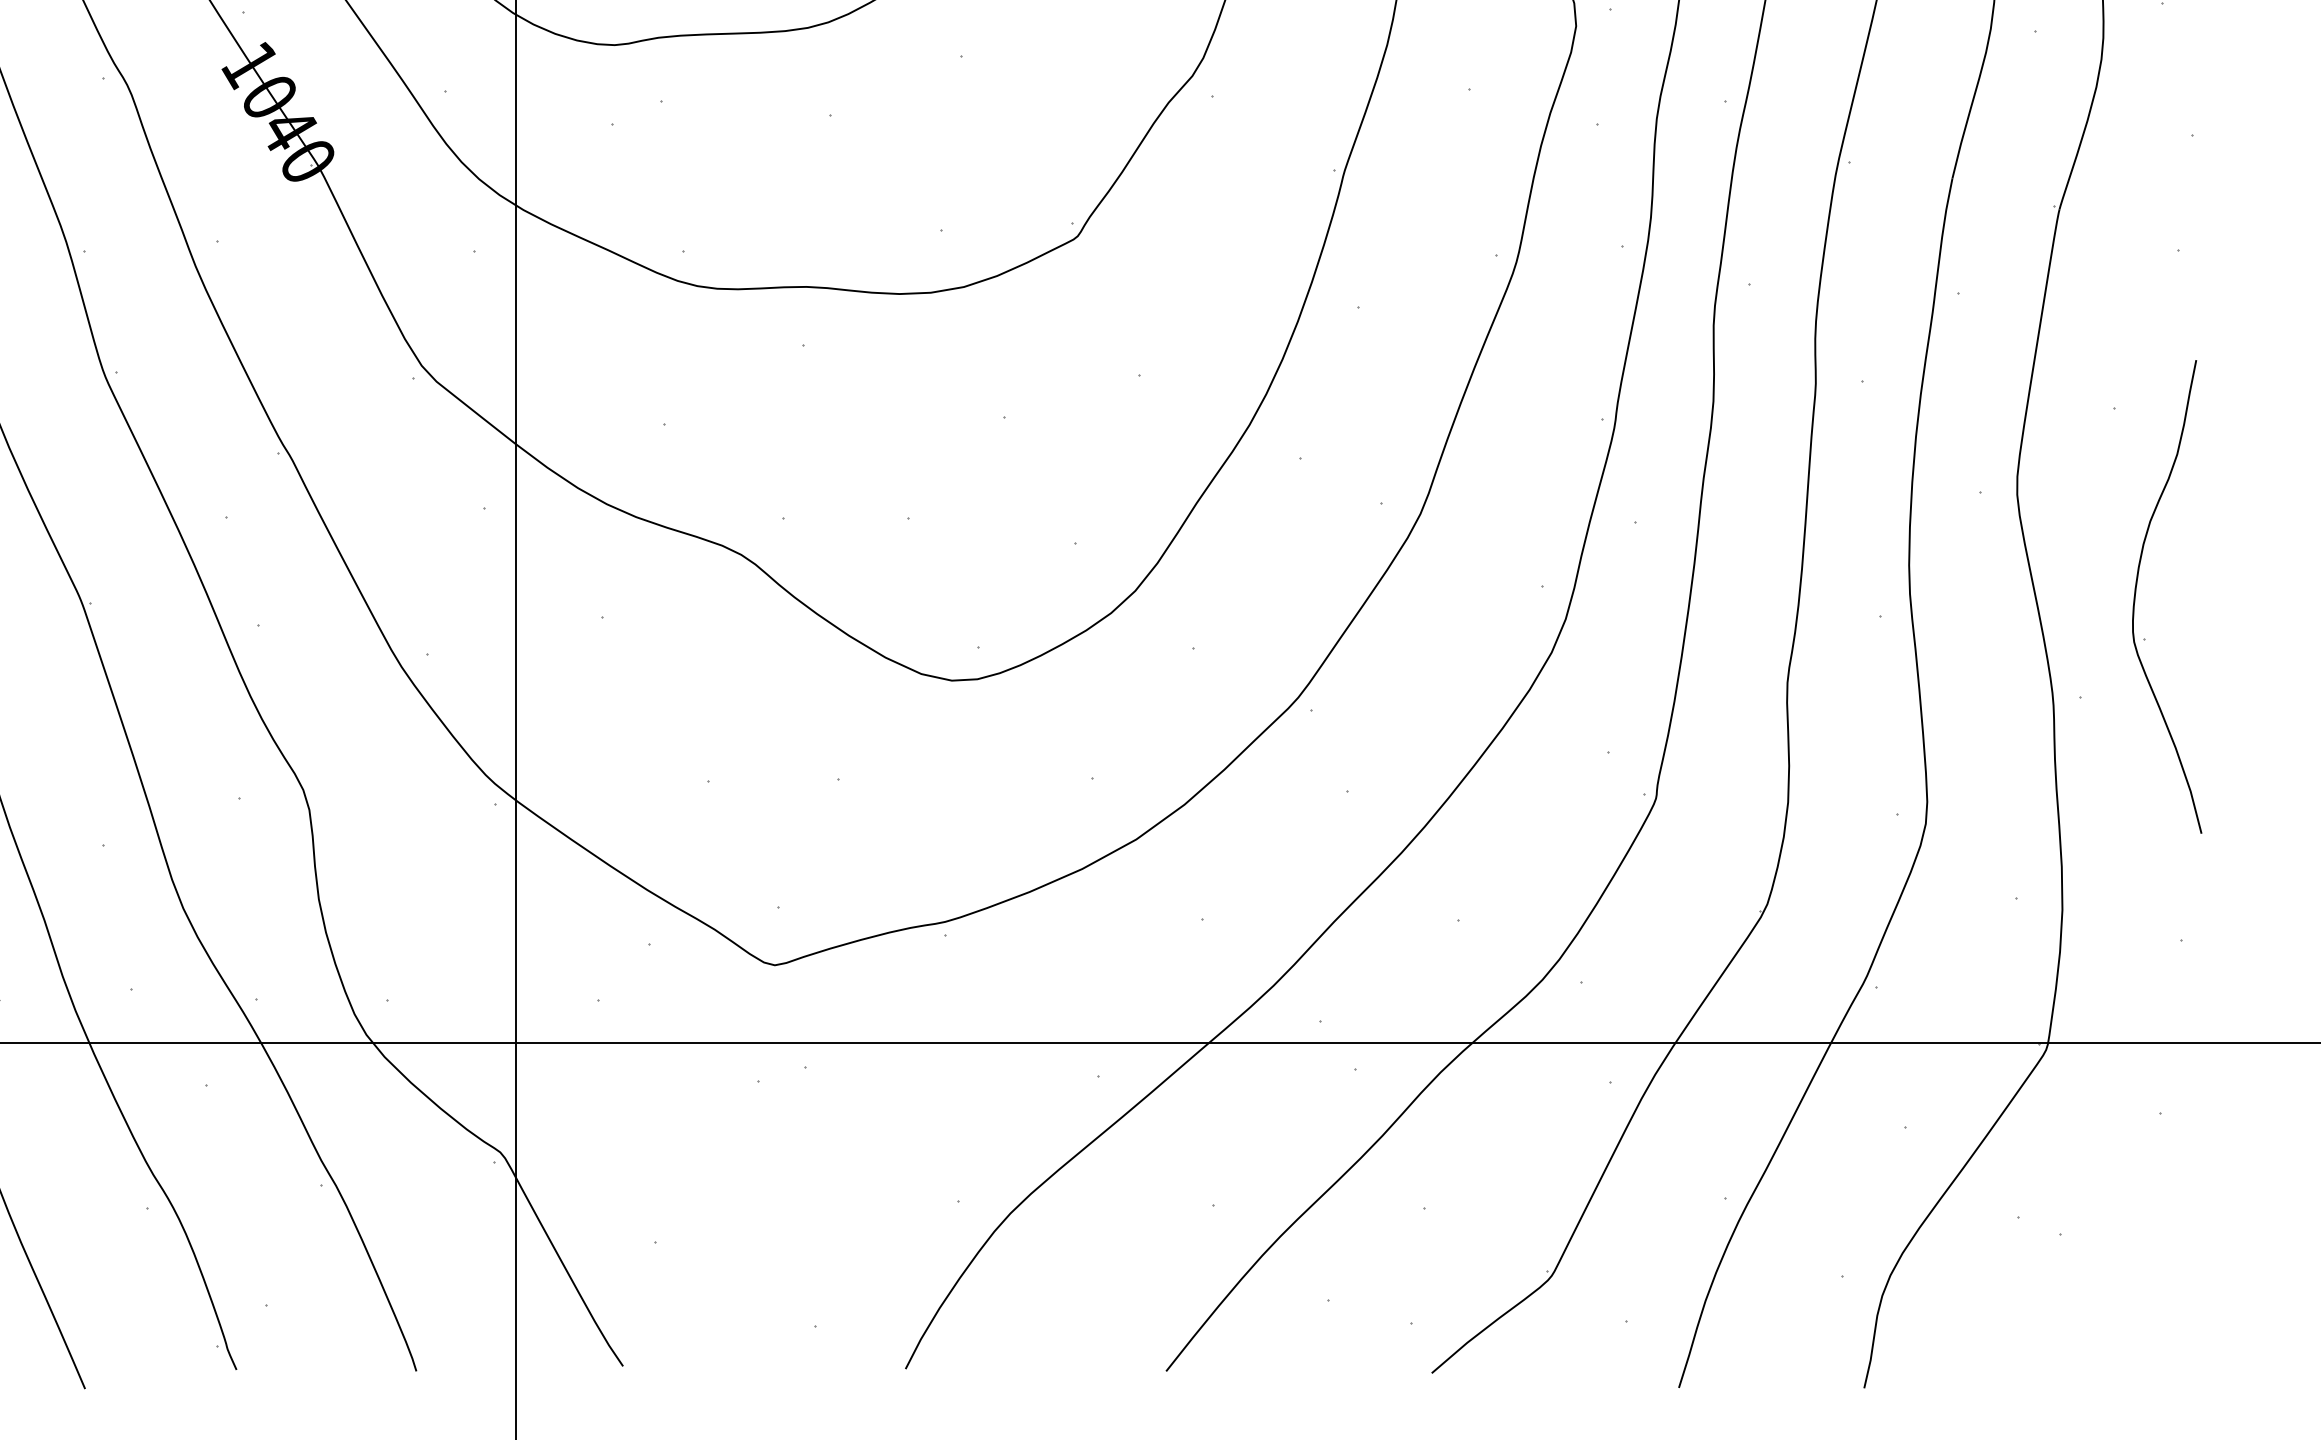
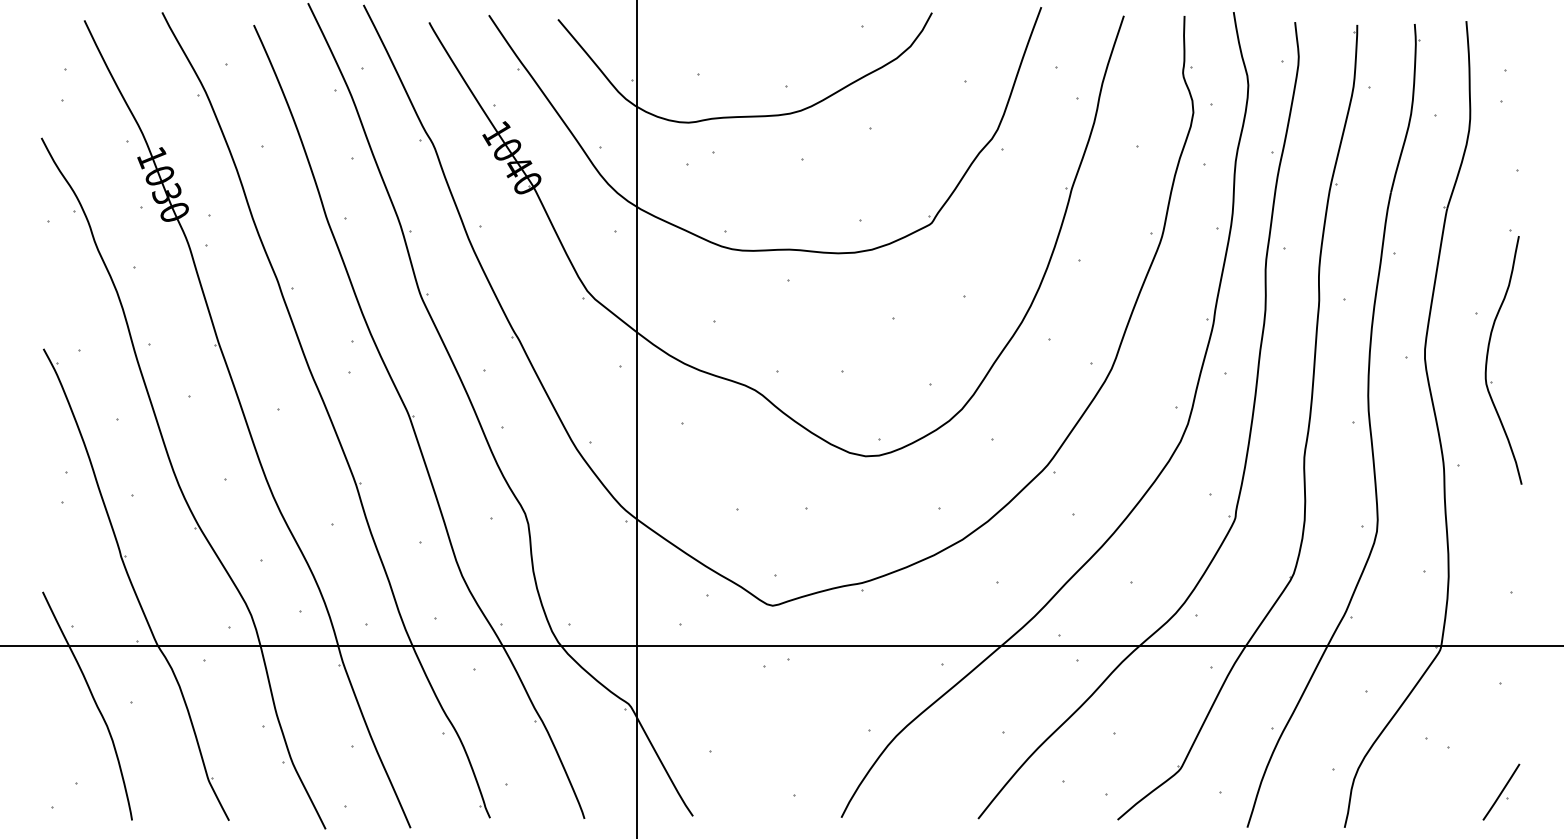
part: (2138, 587) -> (1488, 355), moved
part: (2162, 1319) -> (1501, 791), added

